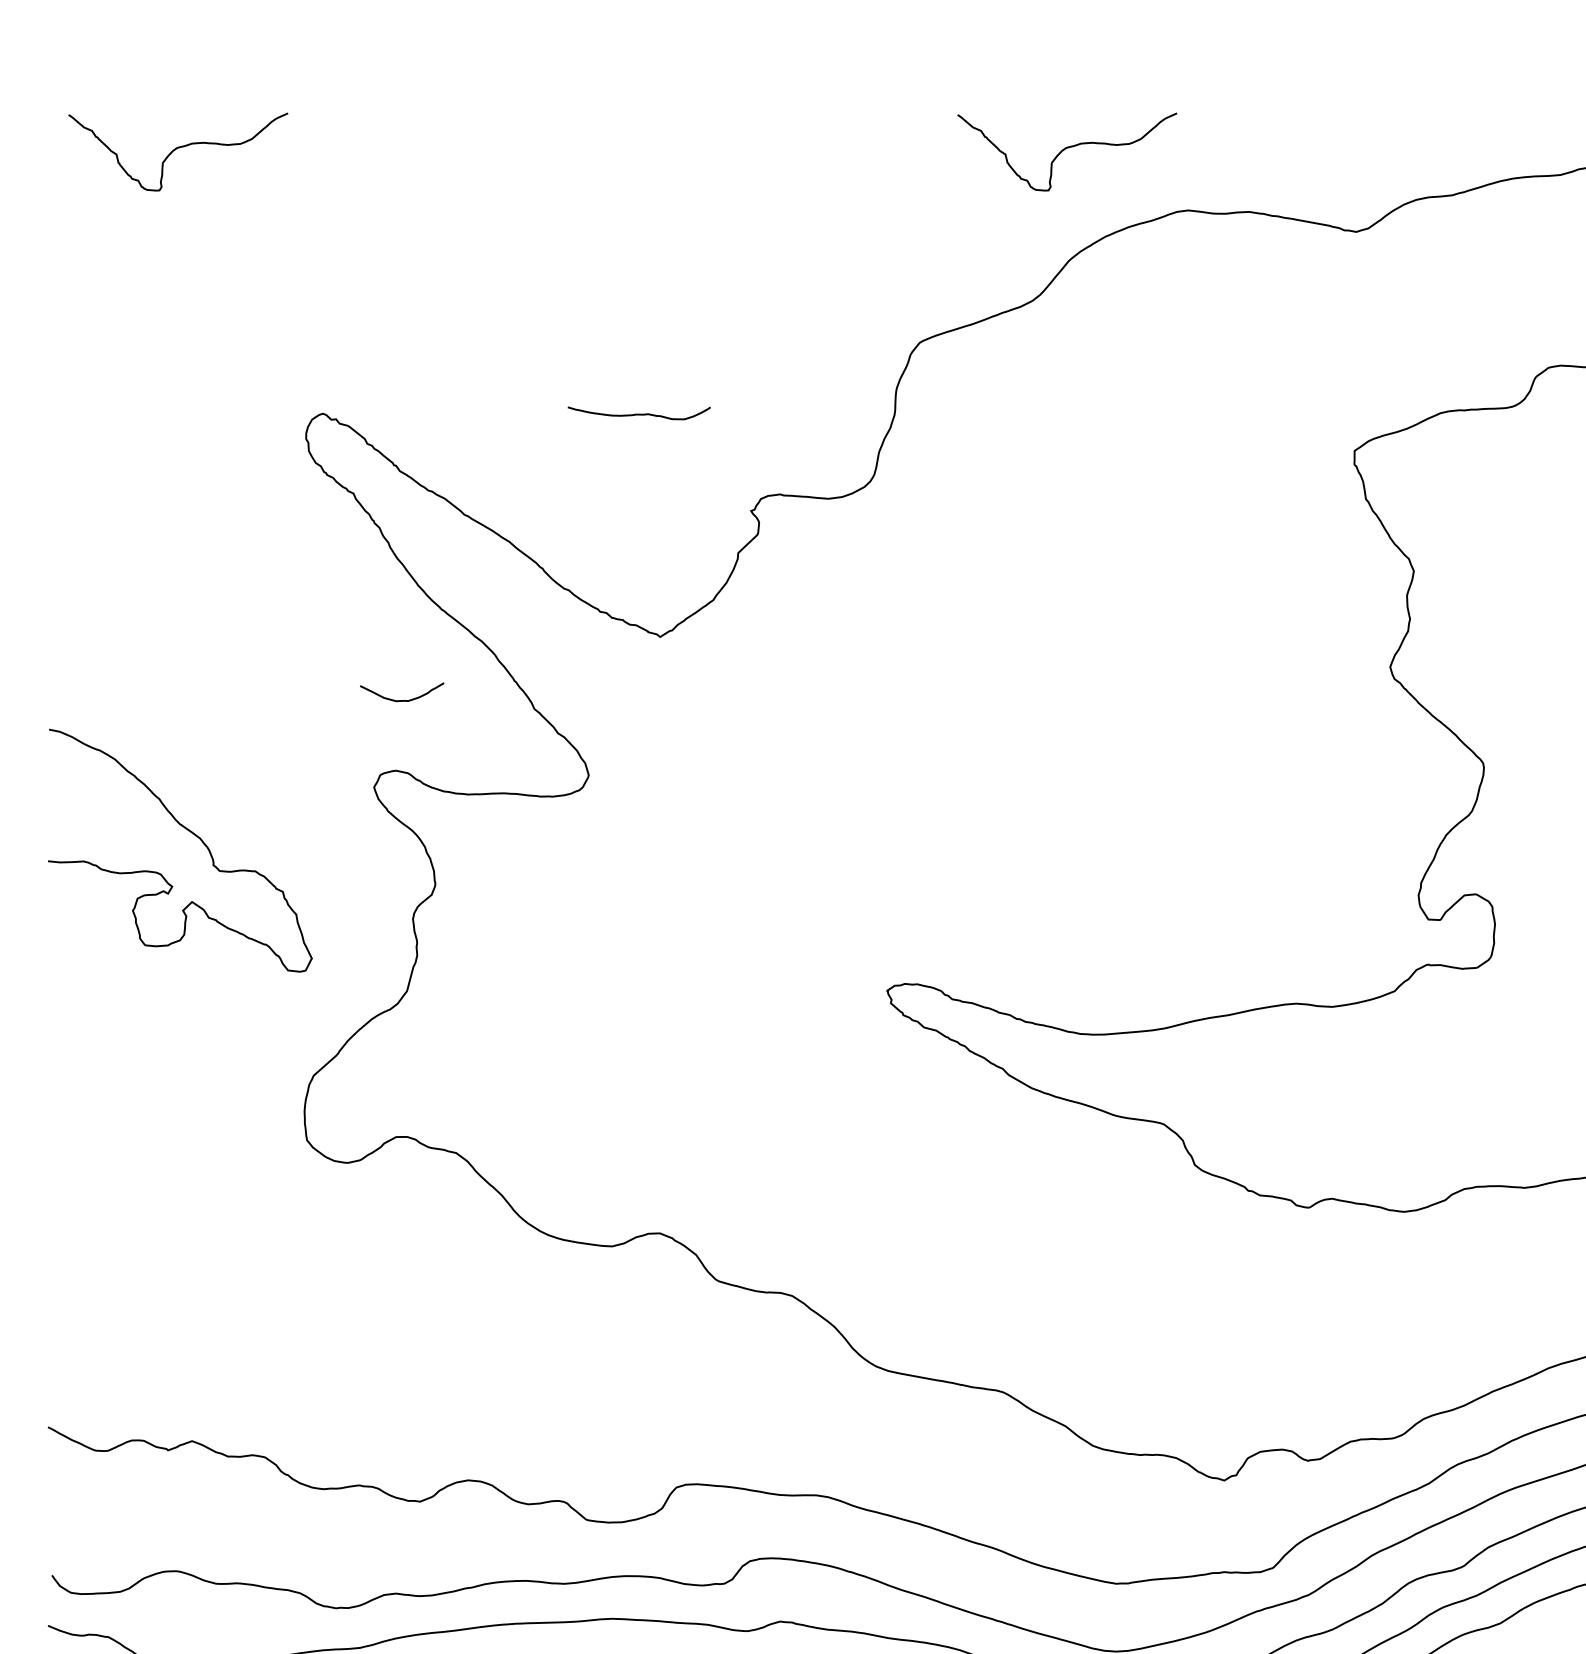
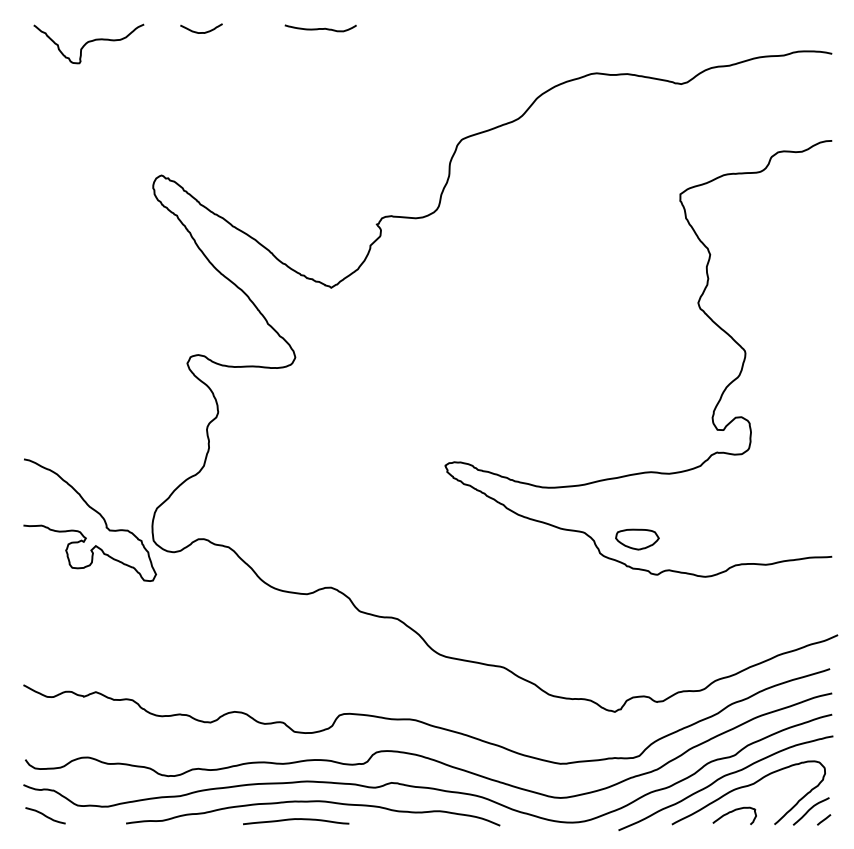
curve: (1066, 149) -> (535, 42), removed
curve: (638, 413) -> (320, 28), moved
curve: (402, 700) -> (201, 32), moved
curve: (189, 833) -> (94, 511), moved
part: (1269, 1137) -> (637, 539), added

